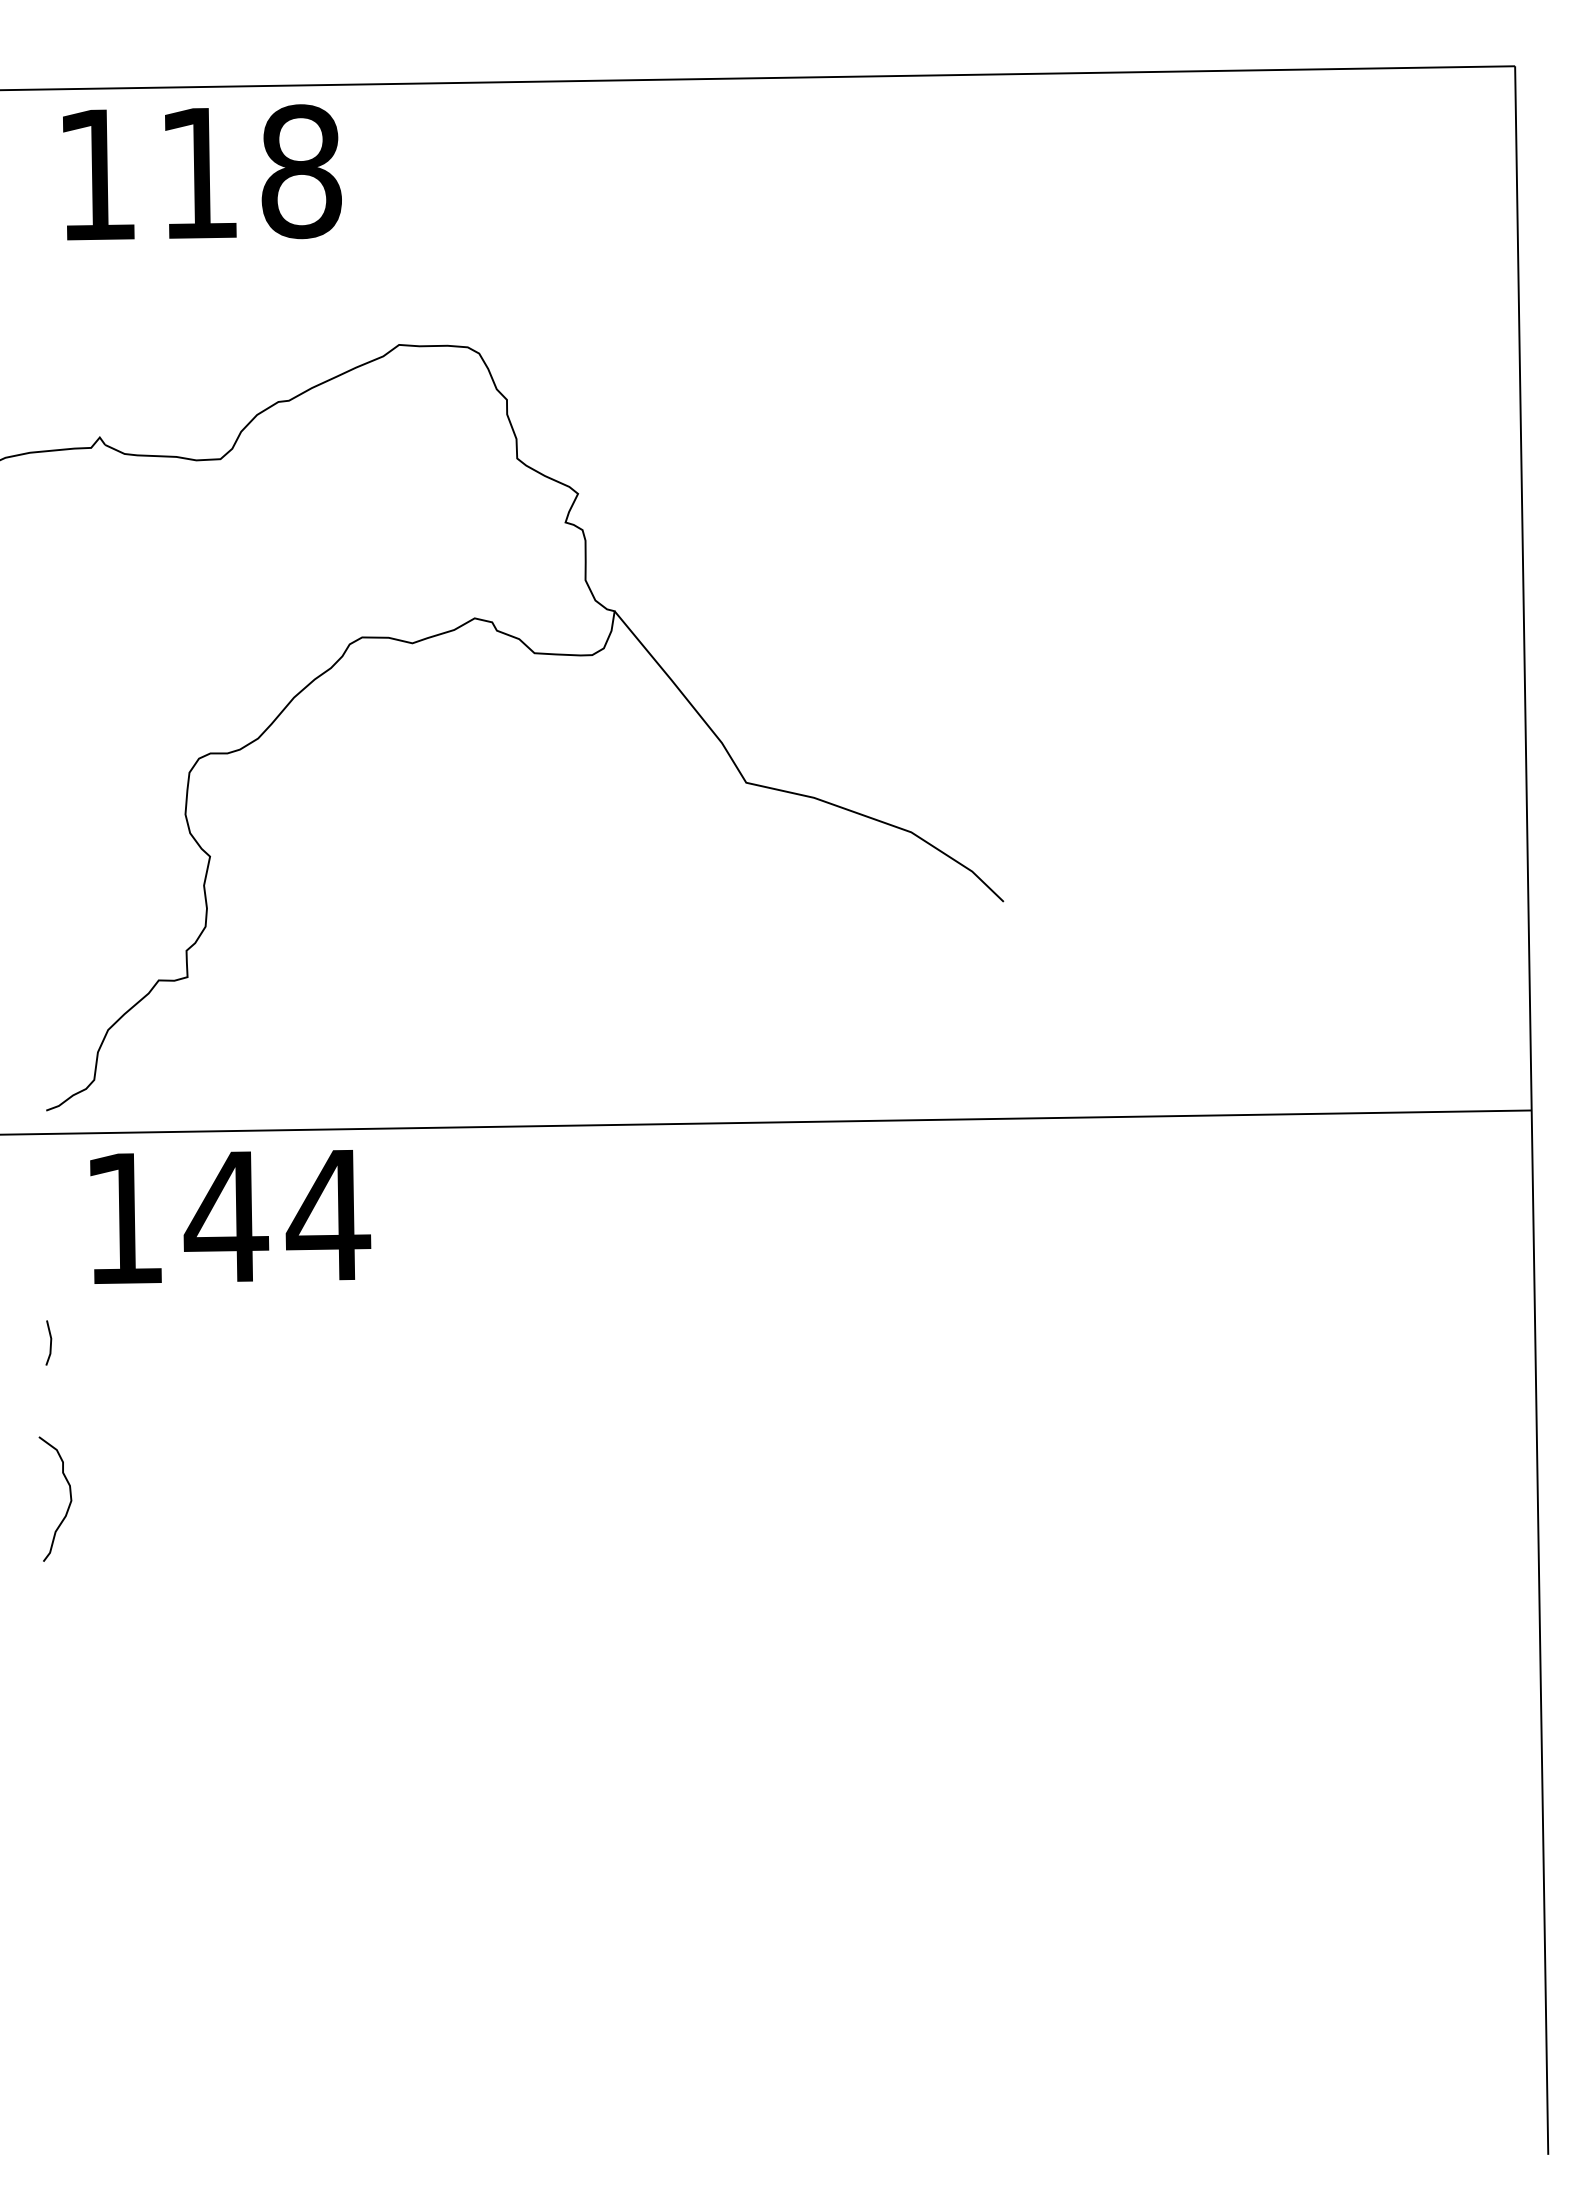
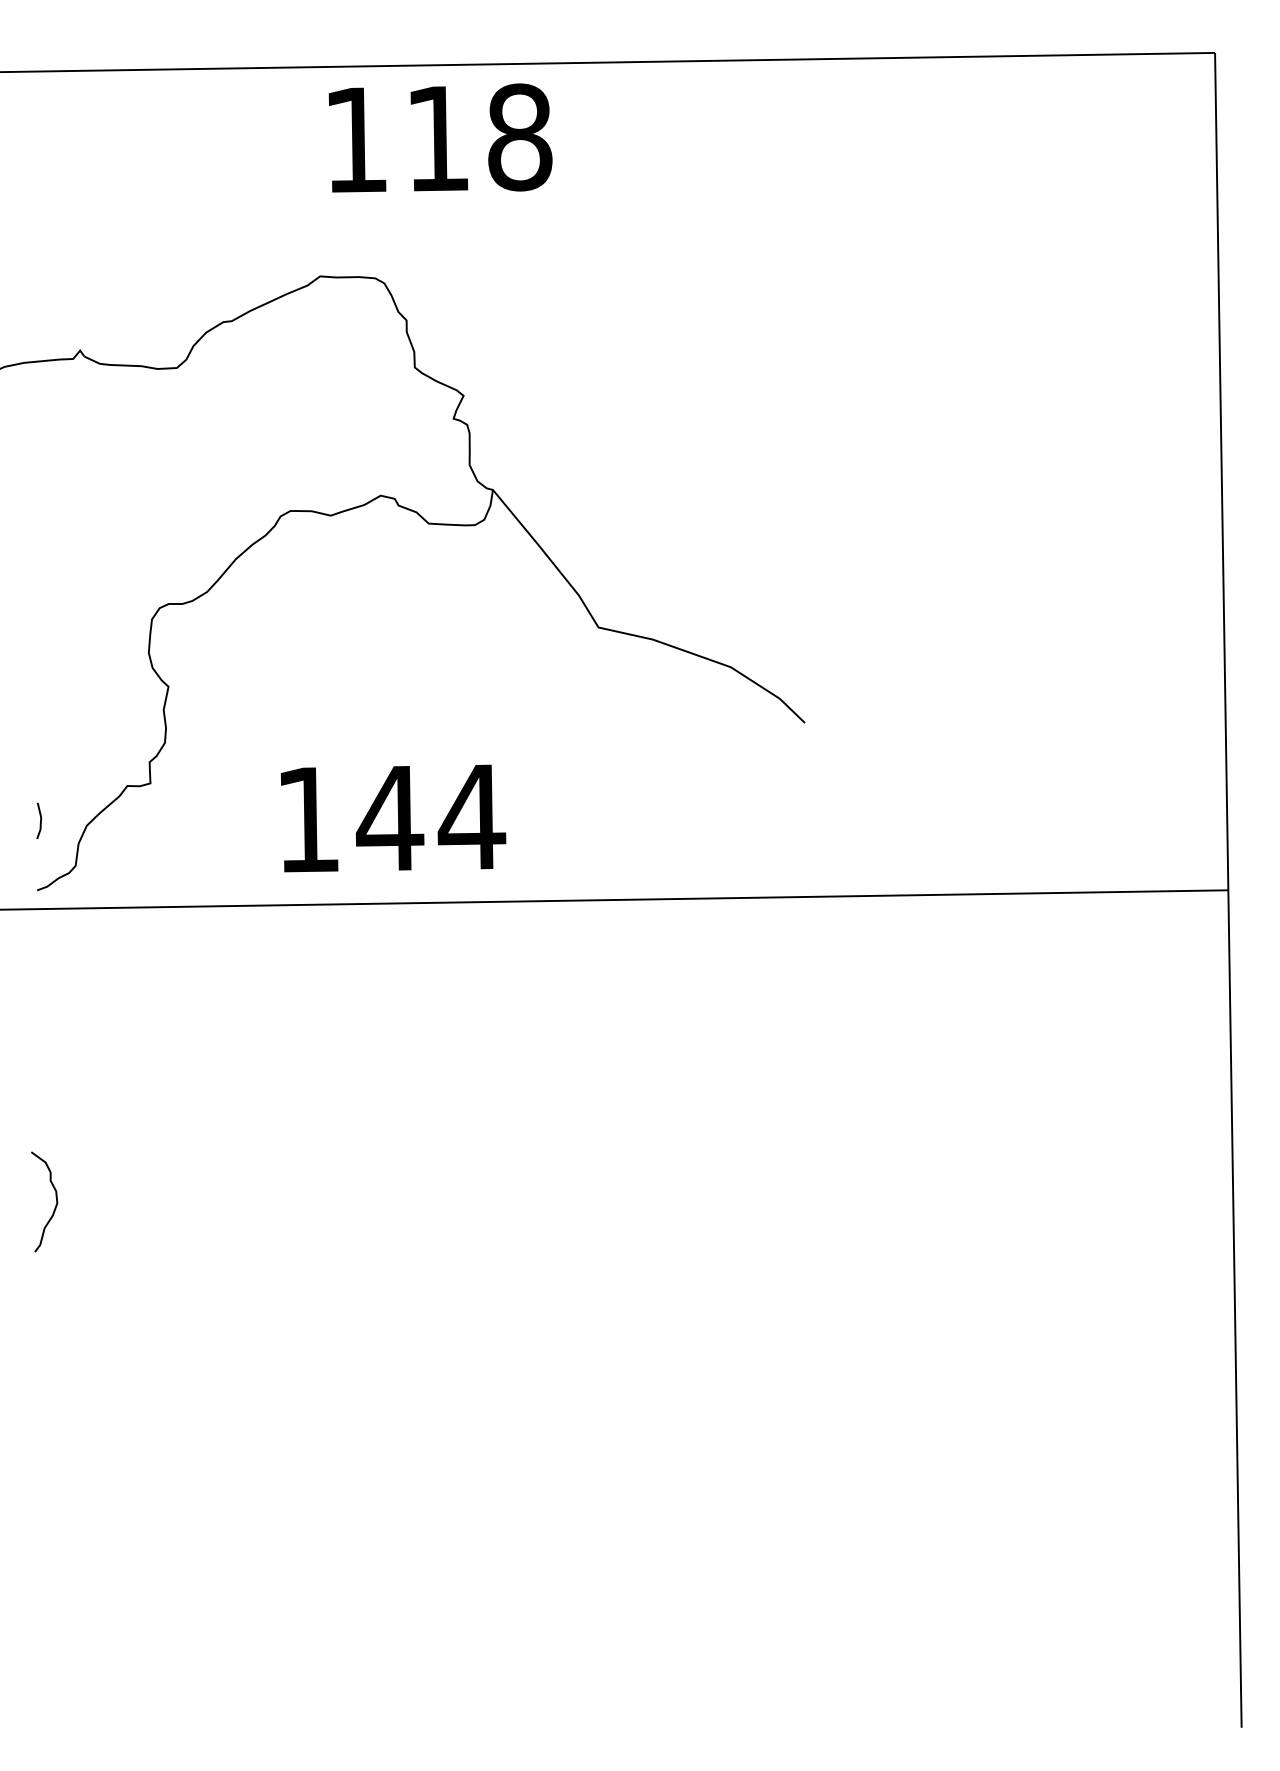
text: (202, 172) -> (440, 138), moved
text: (230, 1216) -> (393, 818), moved
line: (50, 1342) -> (40, 820), moved

